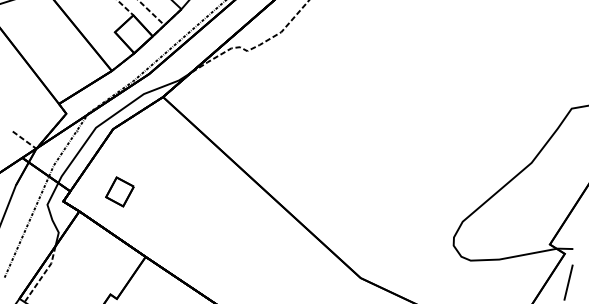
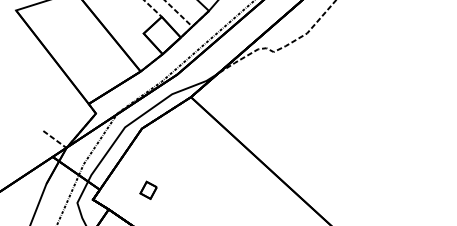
part: (119, 191) -> (148, 189), size x0.6

